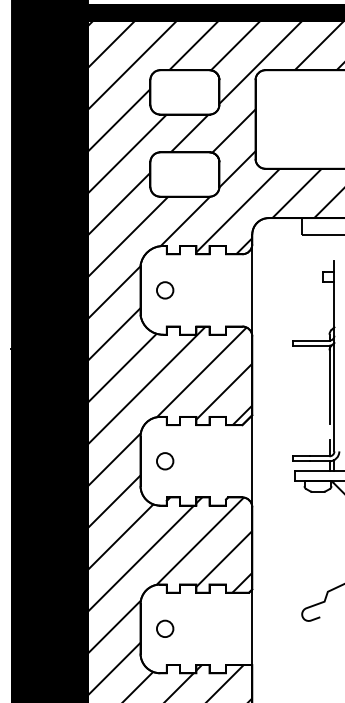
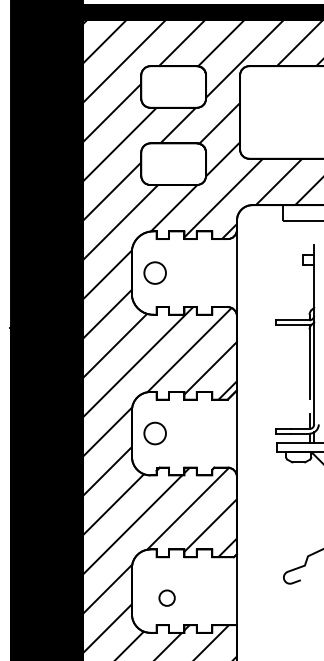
circle: (164, 289) -> (154, 272), size x1.4
circle: (164, 461) -> (154, 433), size x1.4
circle: (164, 628) -> (166, 597), moved

